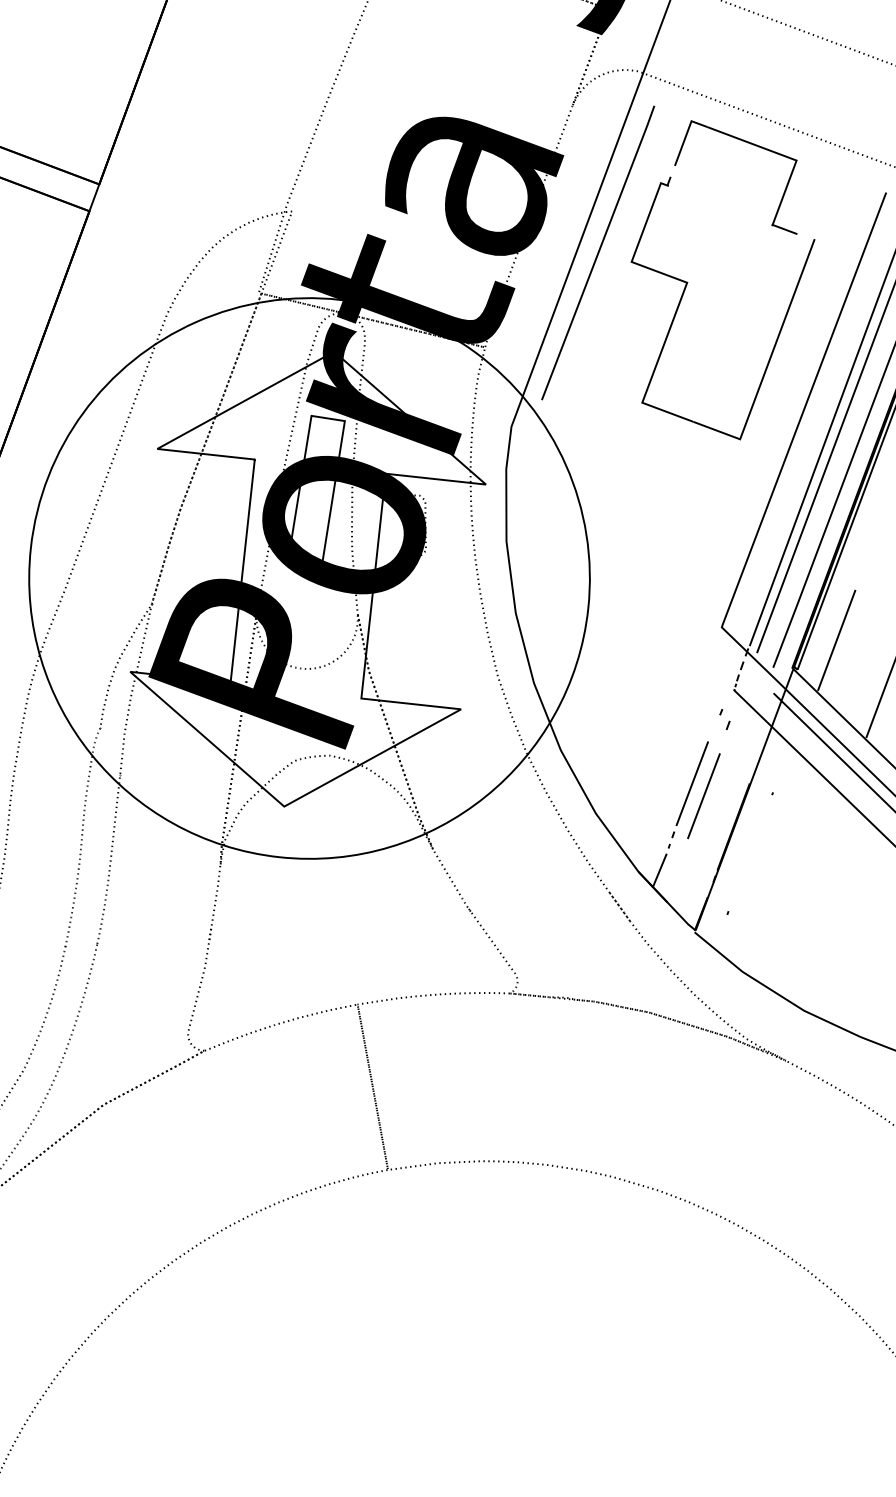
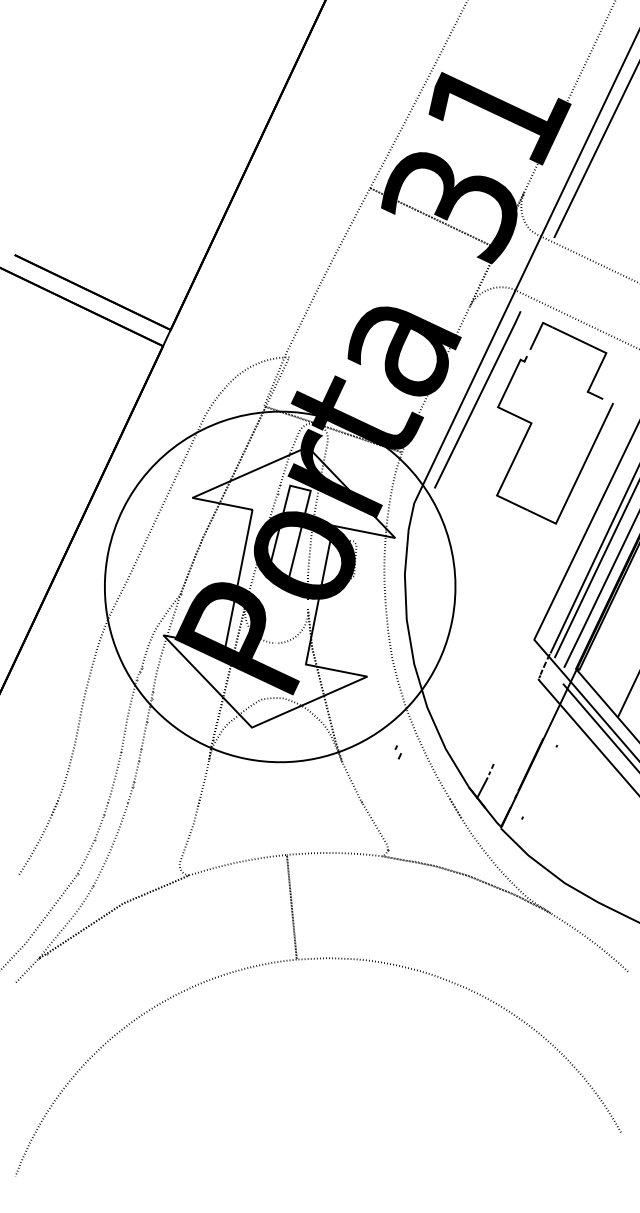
line: (835, 640) -> (604, 654), removed
part: (723, 719) -> (397, 752), moved
line: (692, 783) -> (507, 735), removed
line: (703, 795) -> (513, 743), removed

